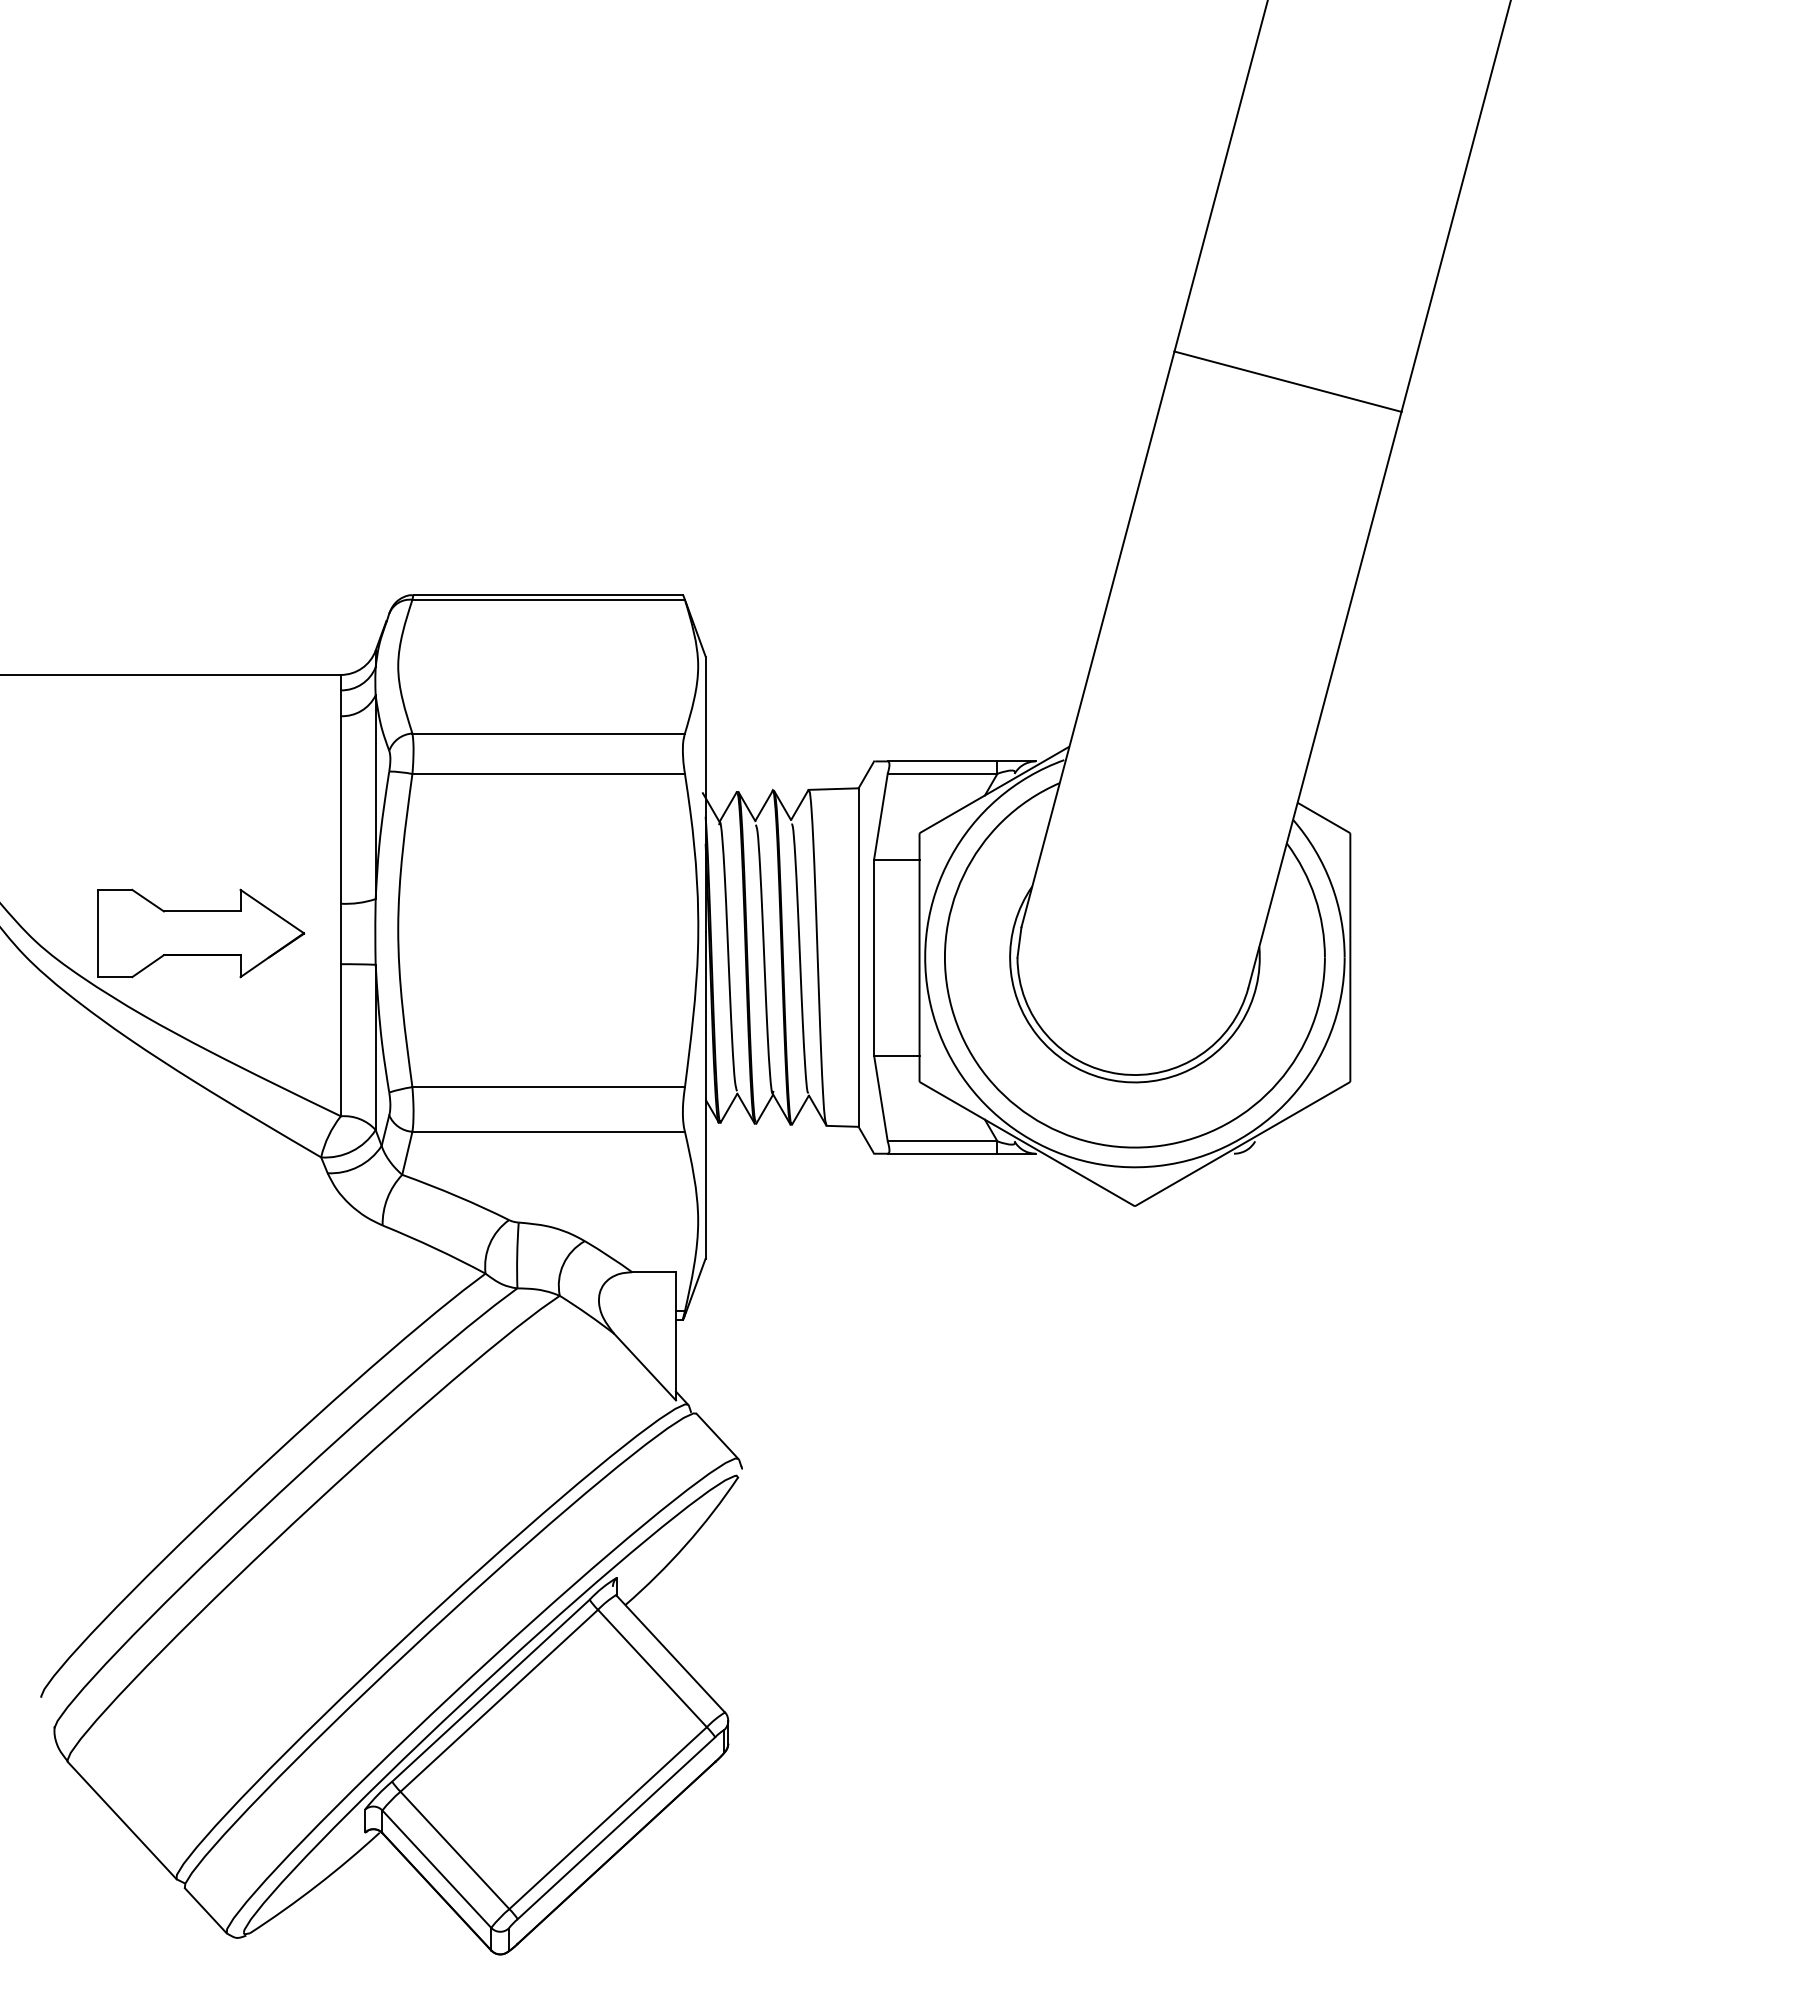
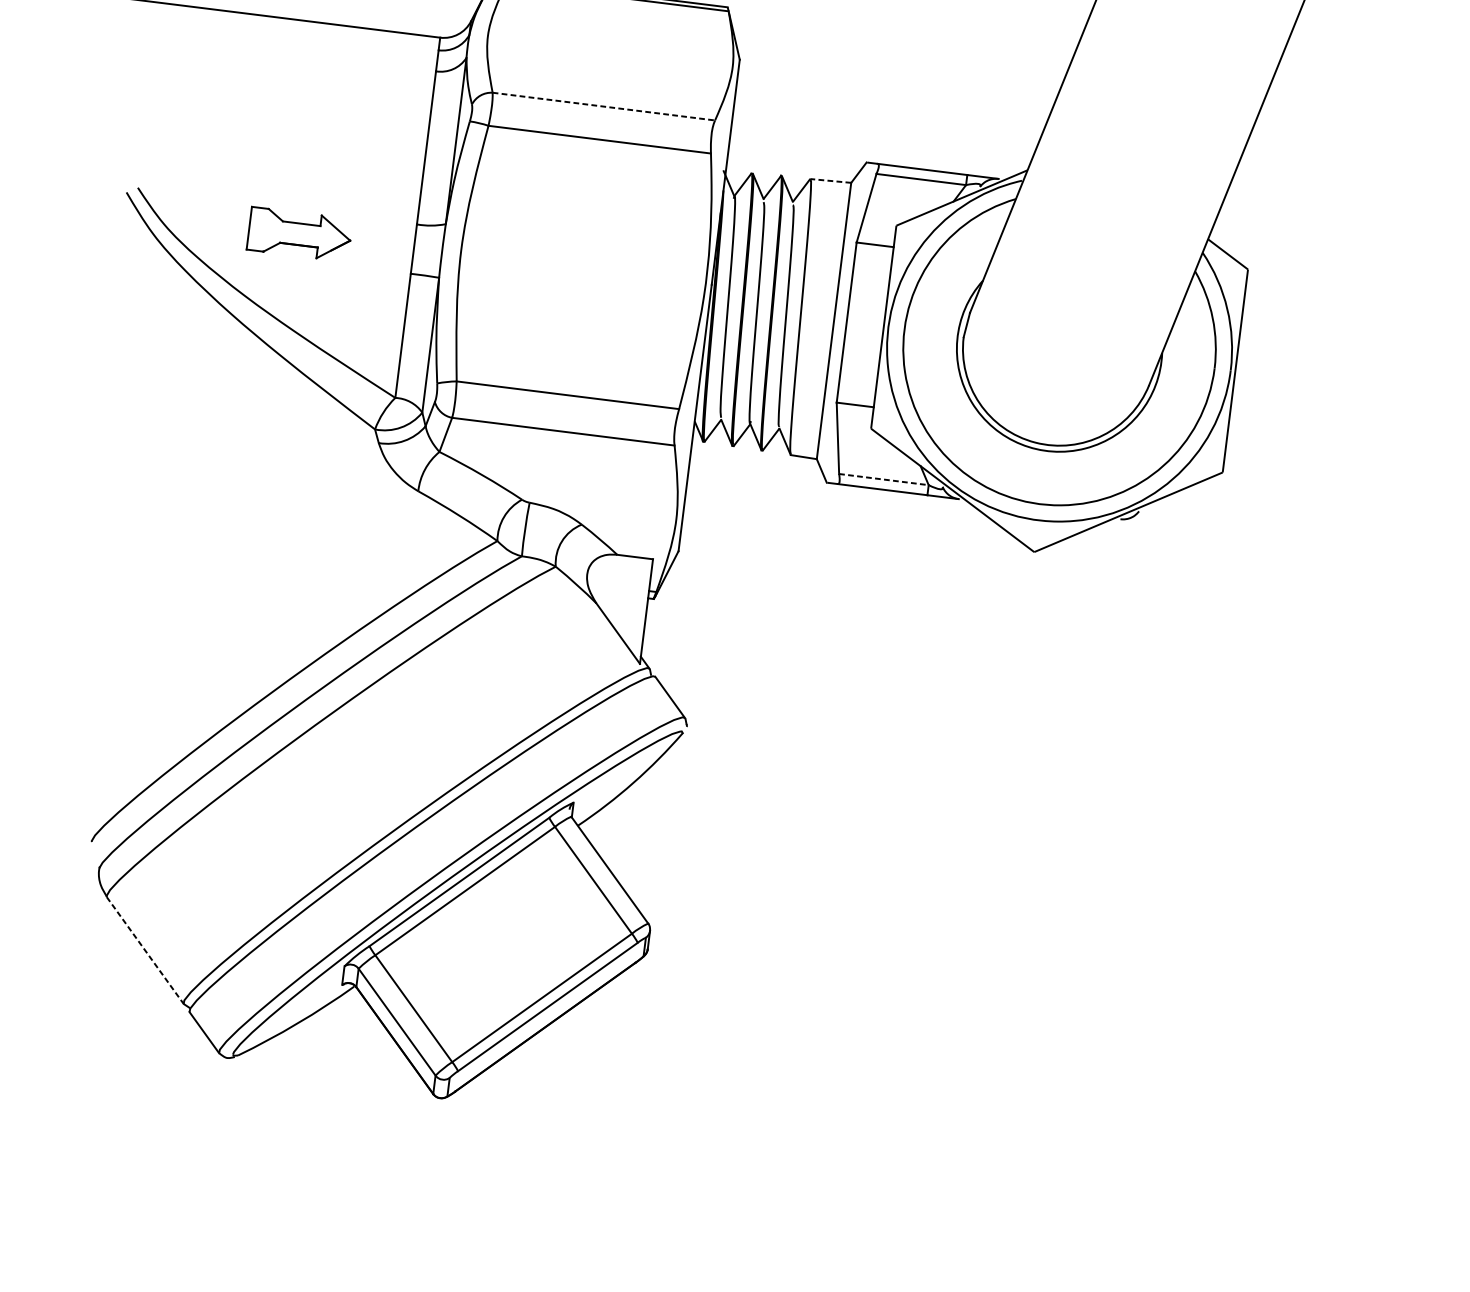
line: (549, 733) -> (604, 106), solid -> dashed
line: (833, 789) -> (830, 181), solid -> dashed
part: (200, 933) -> (299, 234), size x0.6
line: (942, 1141) -> (883, 479), solid -> dashed
line: (122, 1820) -> (145, 950), solid -> dashed

